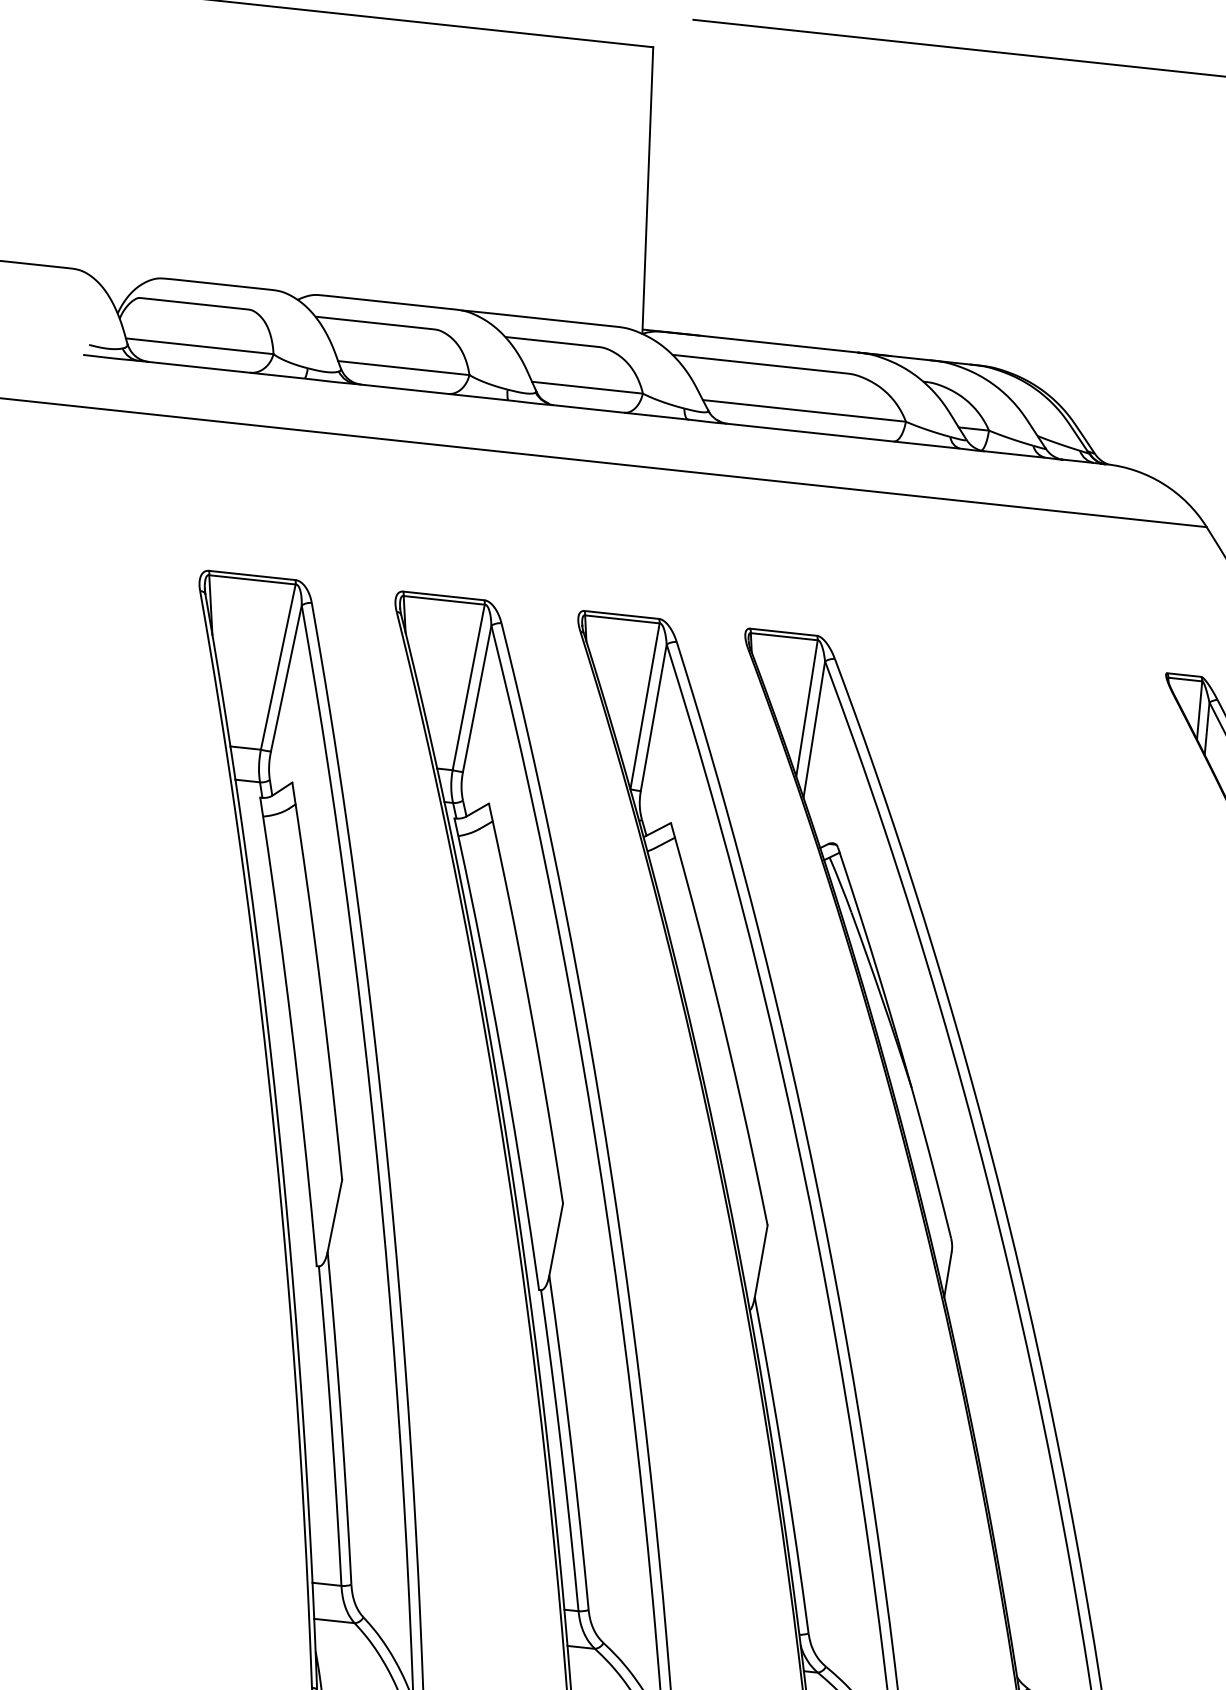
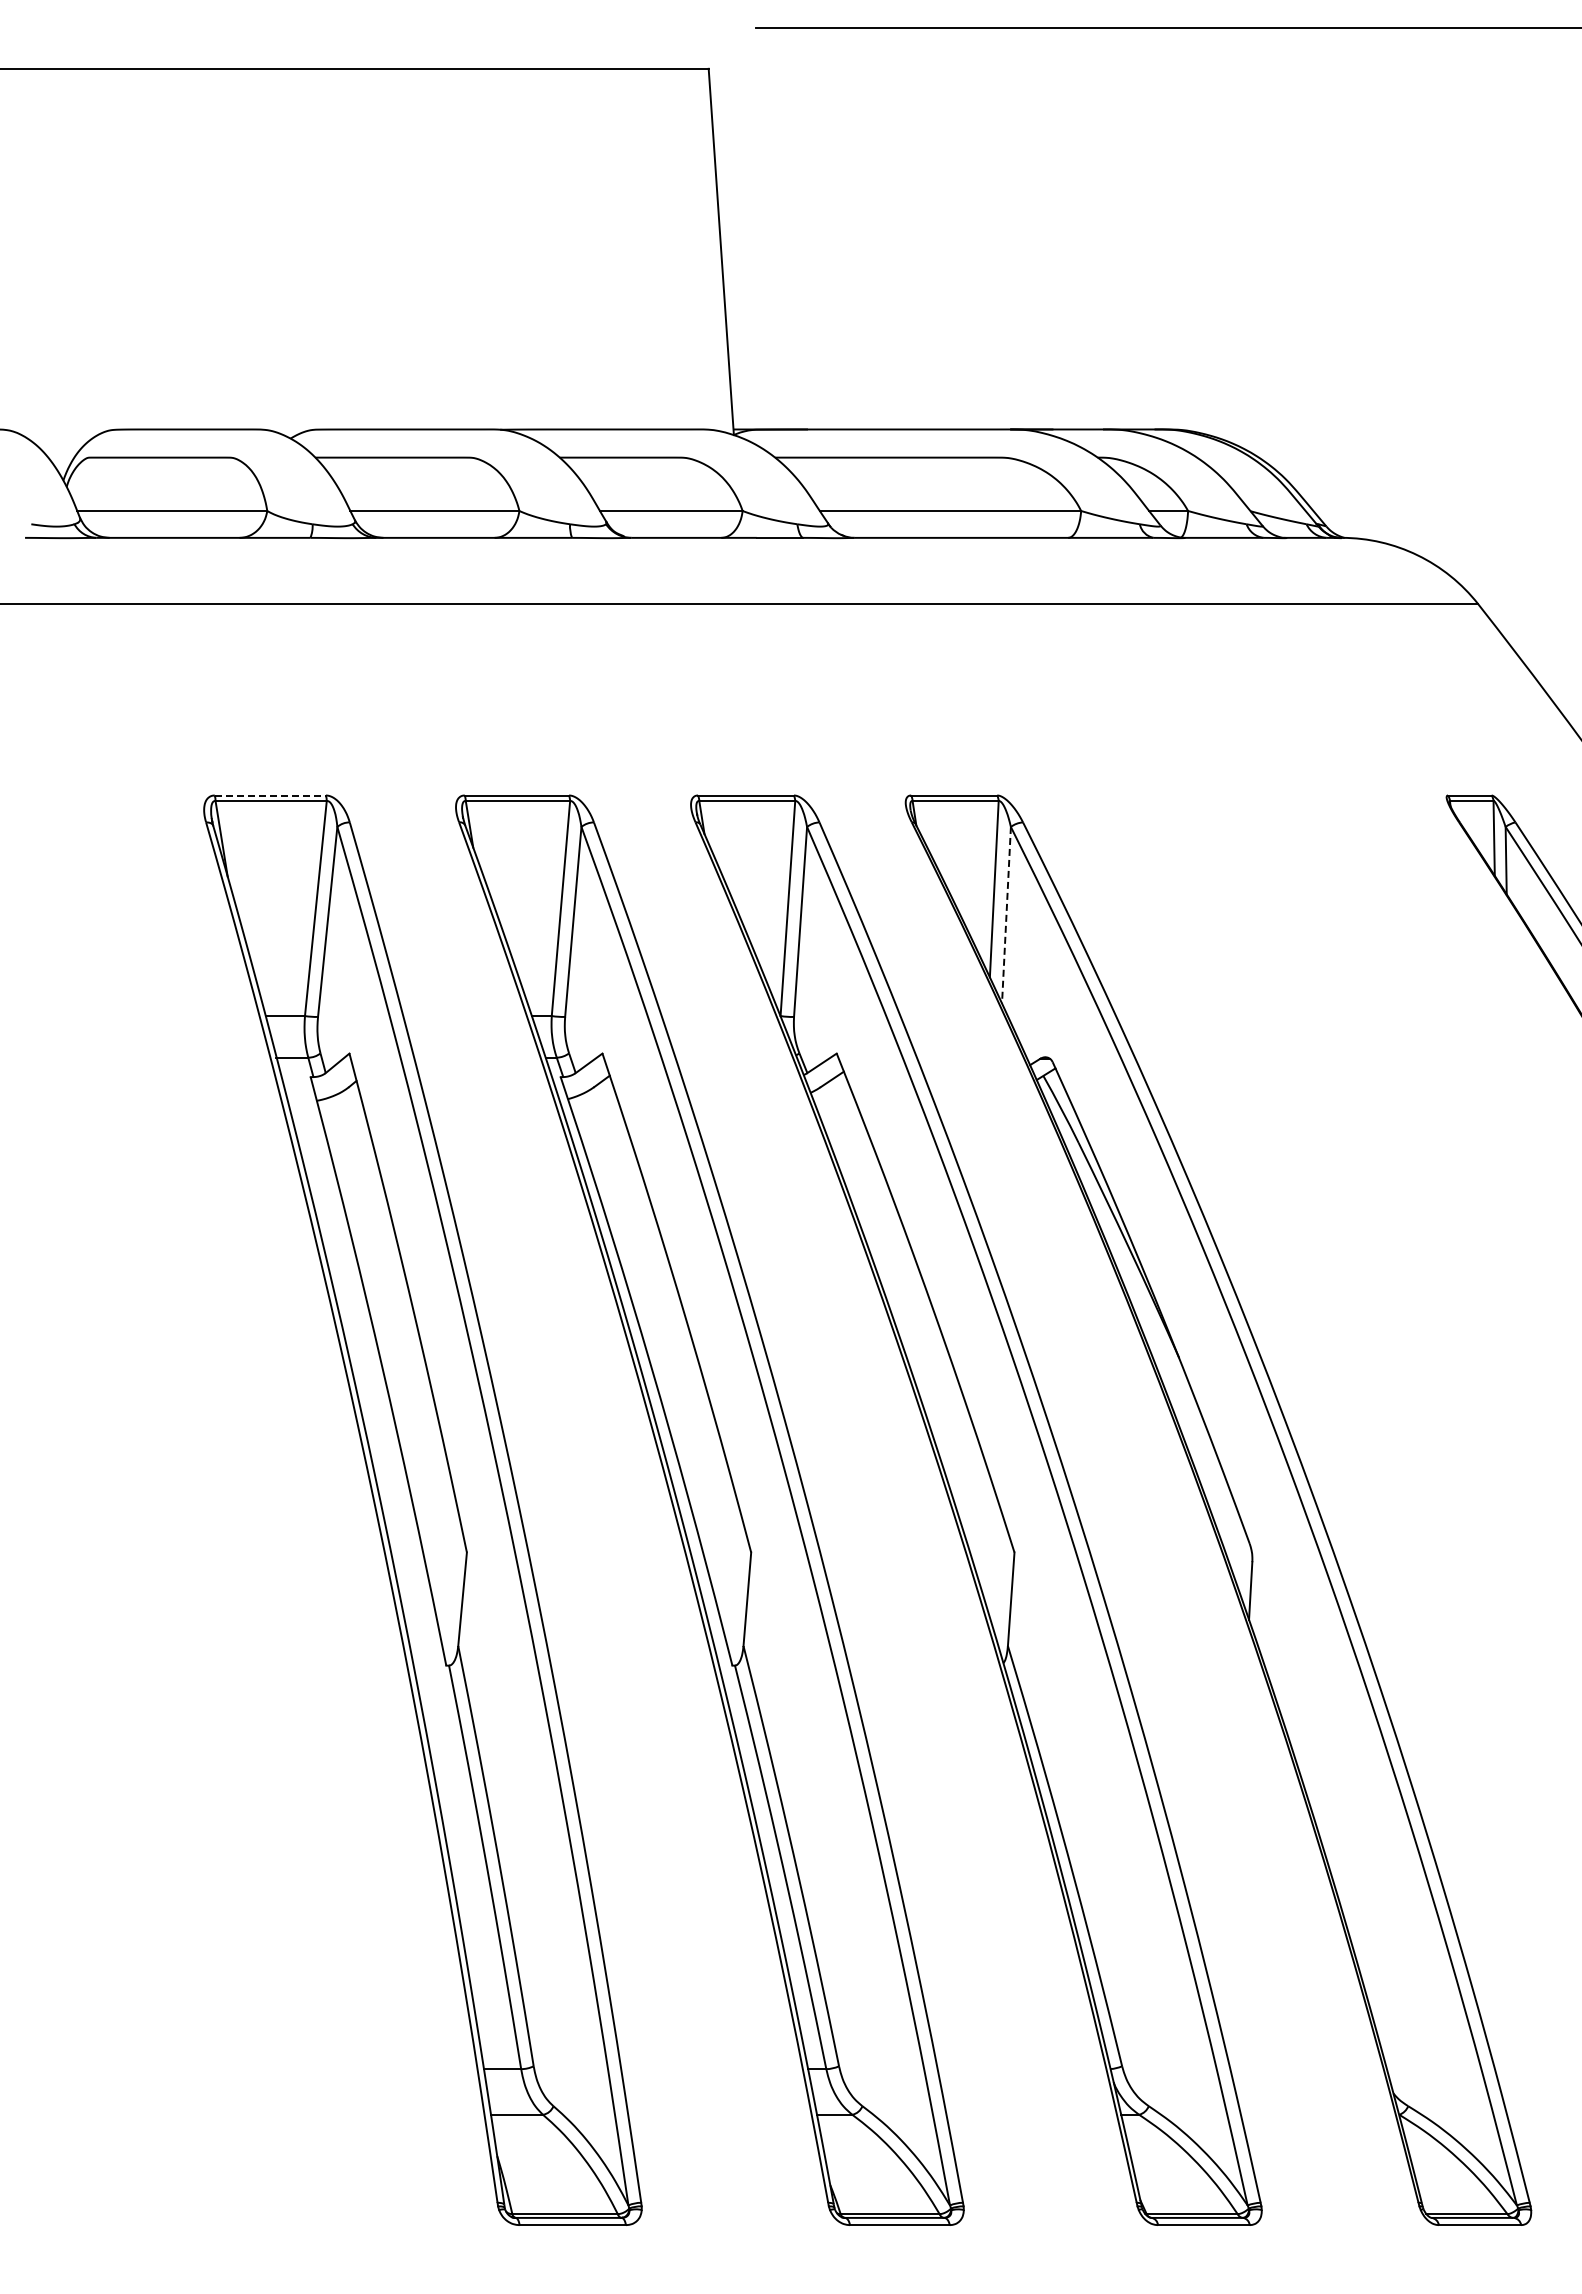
line: (252, 575) -> (270, 795), solid -> dashed
line: (814, 729) -> (1006, 915), solid -> dashed

